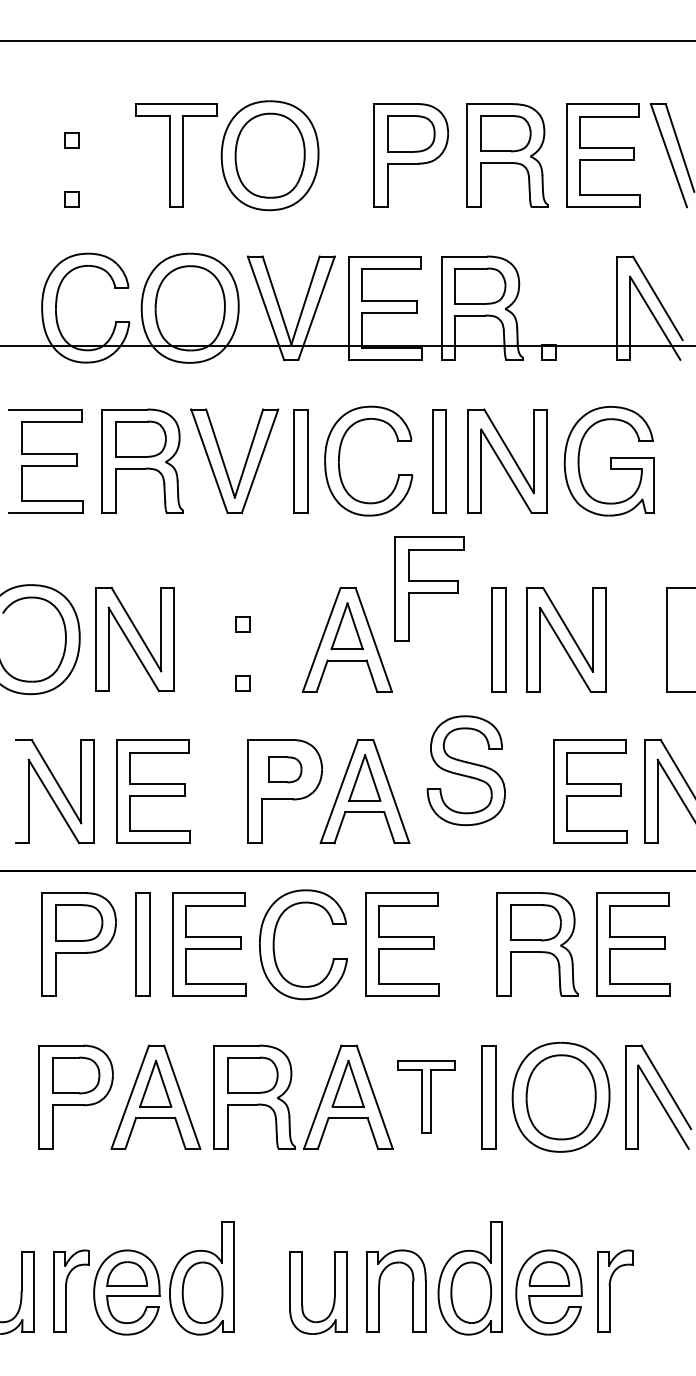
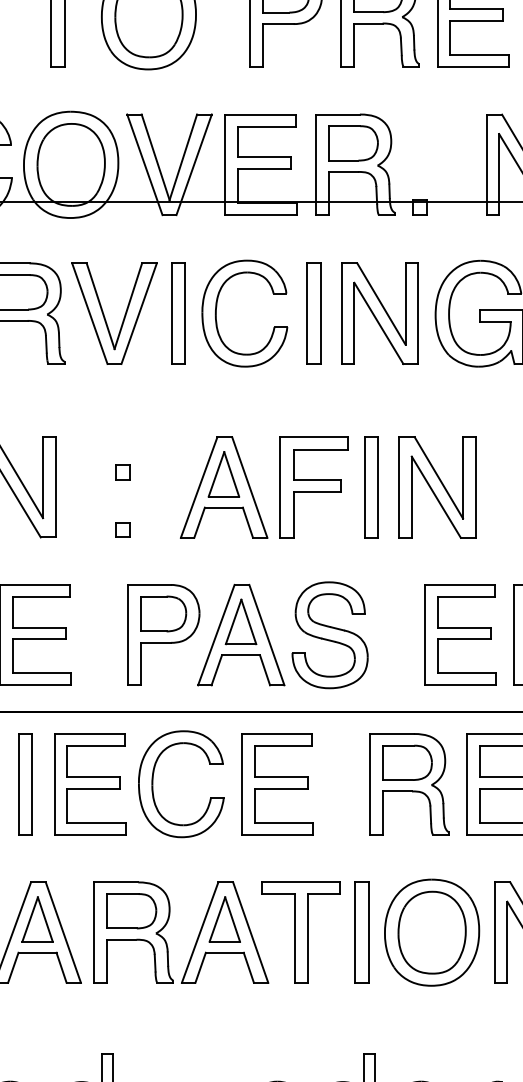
part: (429, 588) -> (313, 487), moved
part: (285, 769) -> (163, 613), size x1.43
part: (465, 770) -> (329, 635), moved
part: (426, 1097) -> (301, 932), size x1.43

